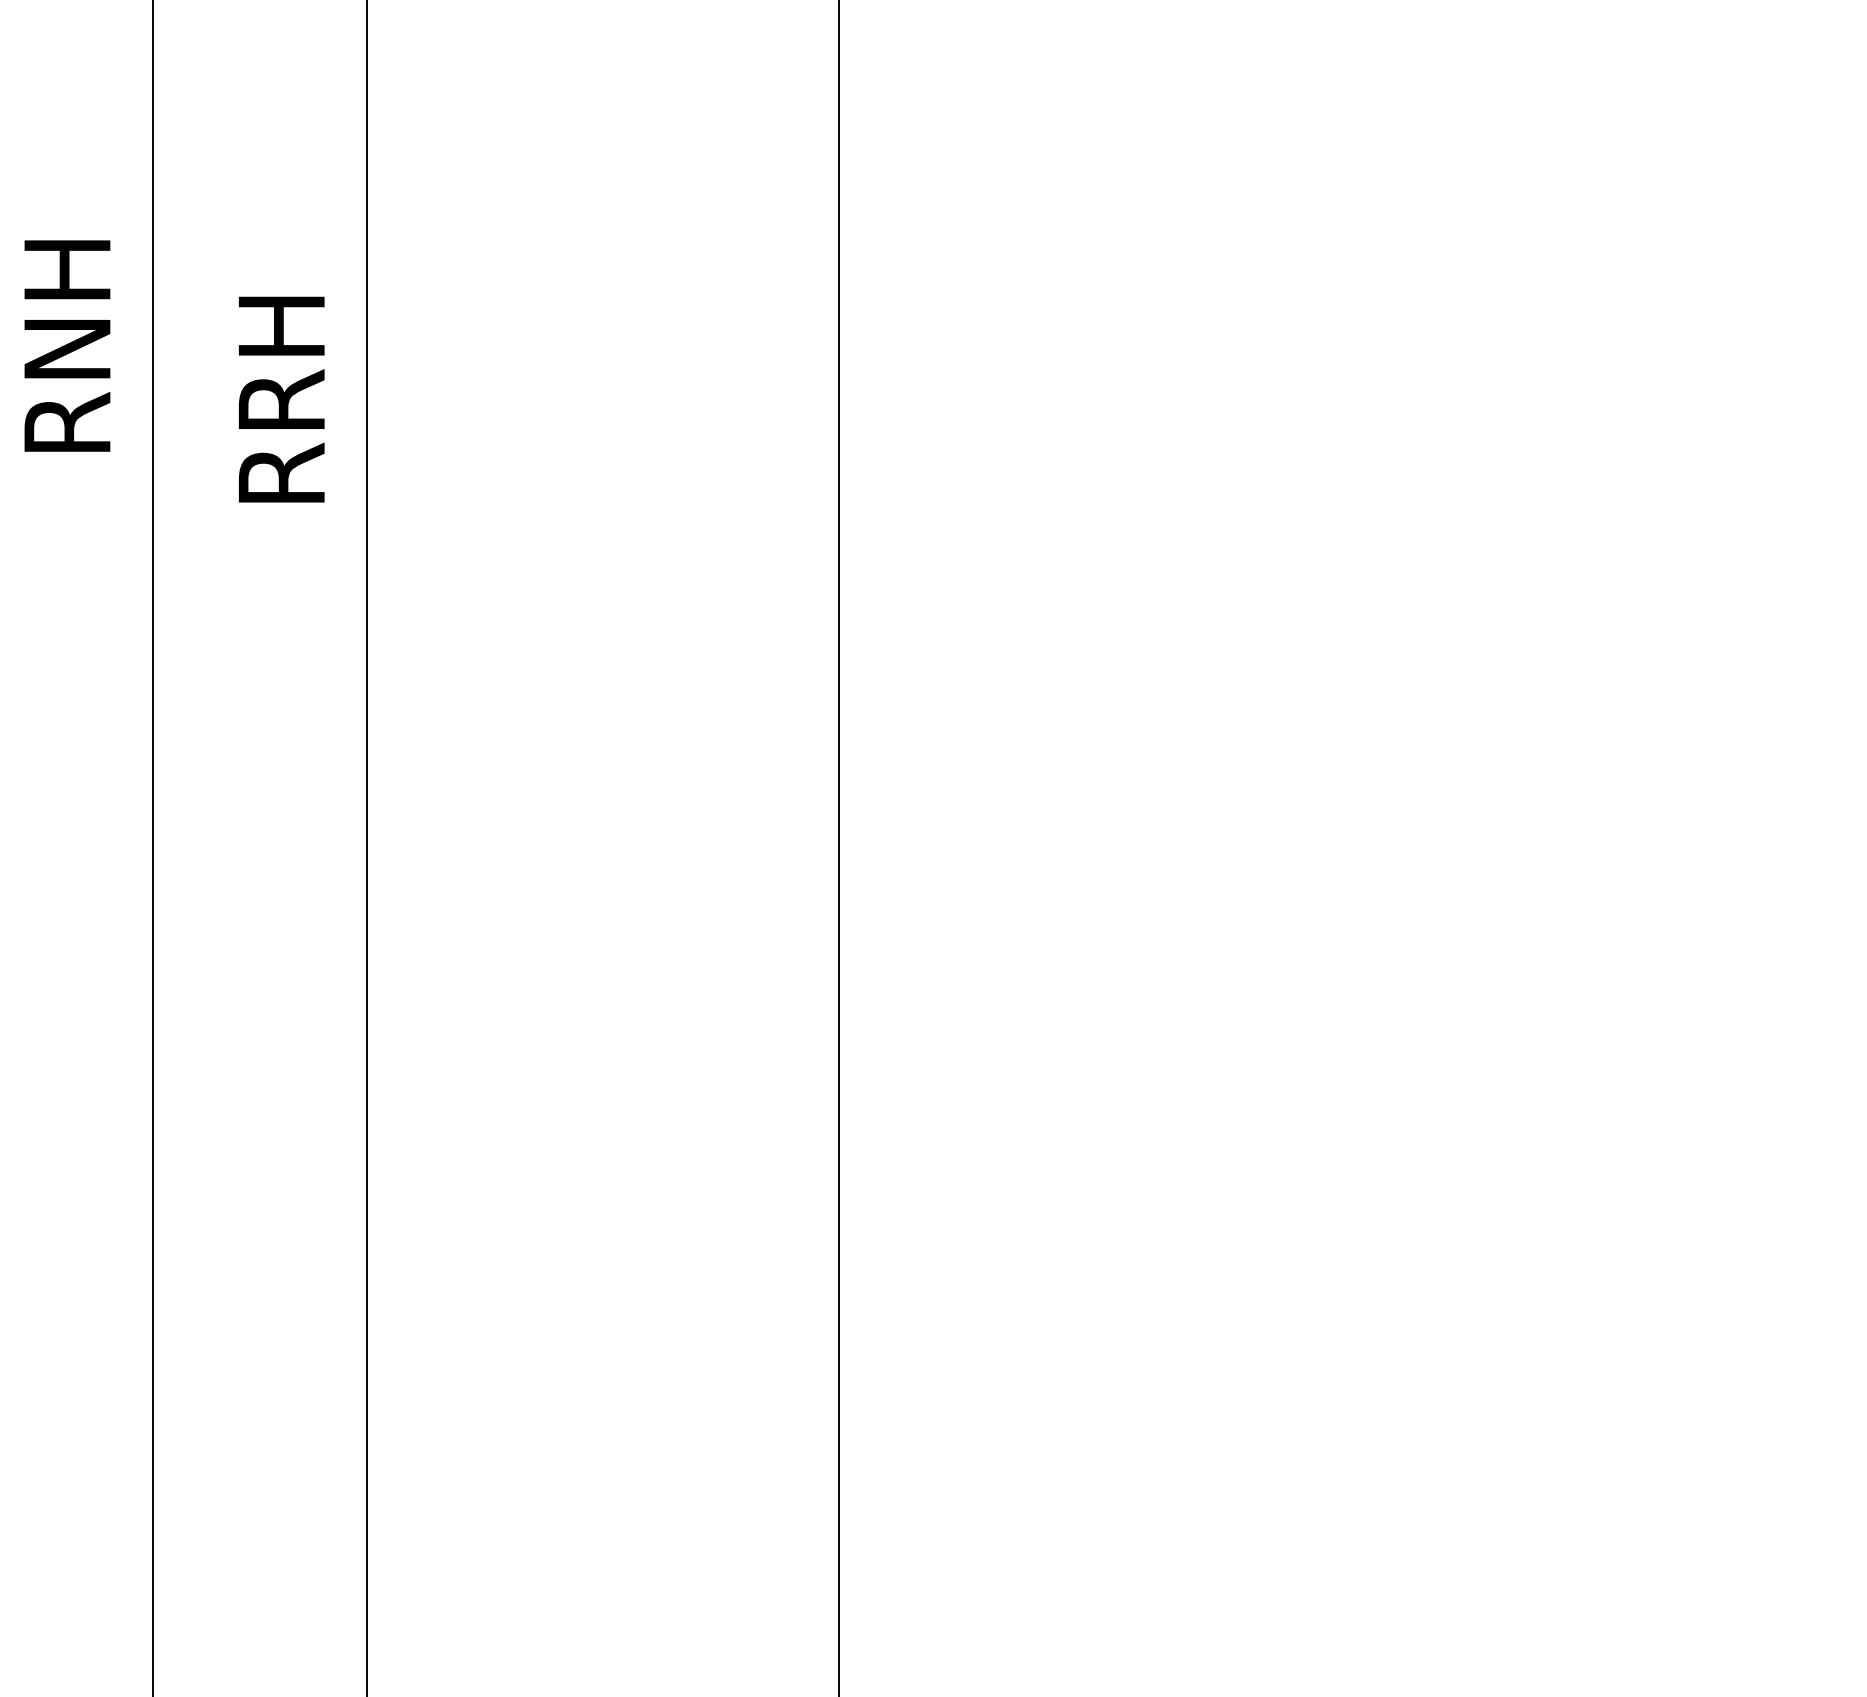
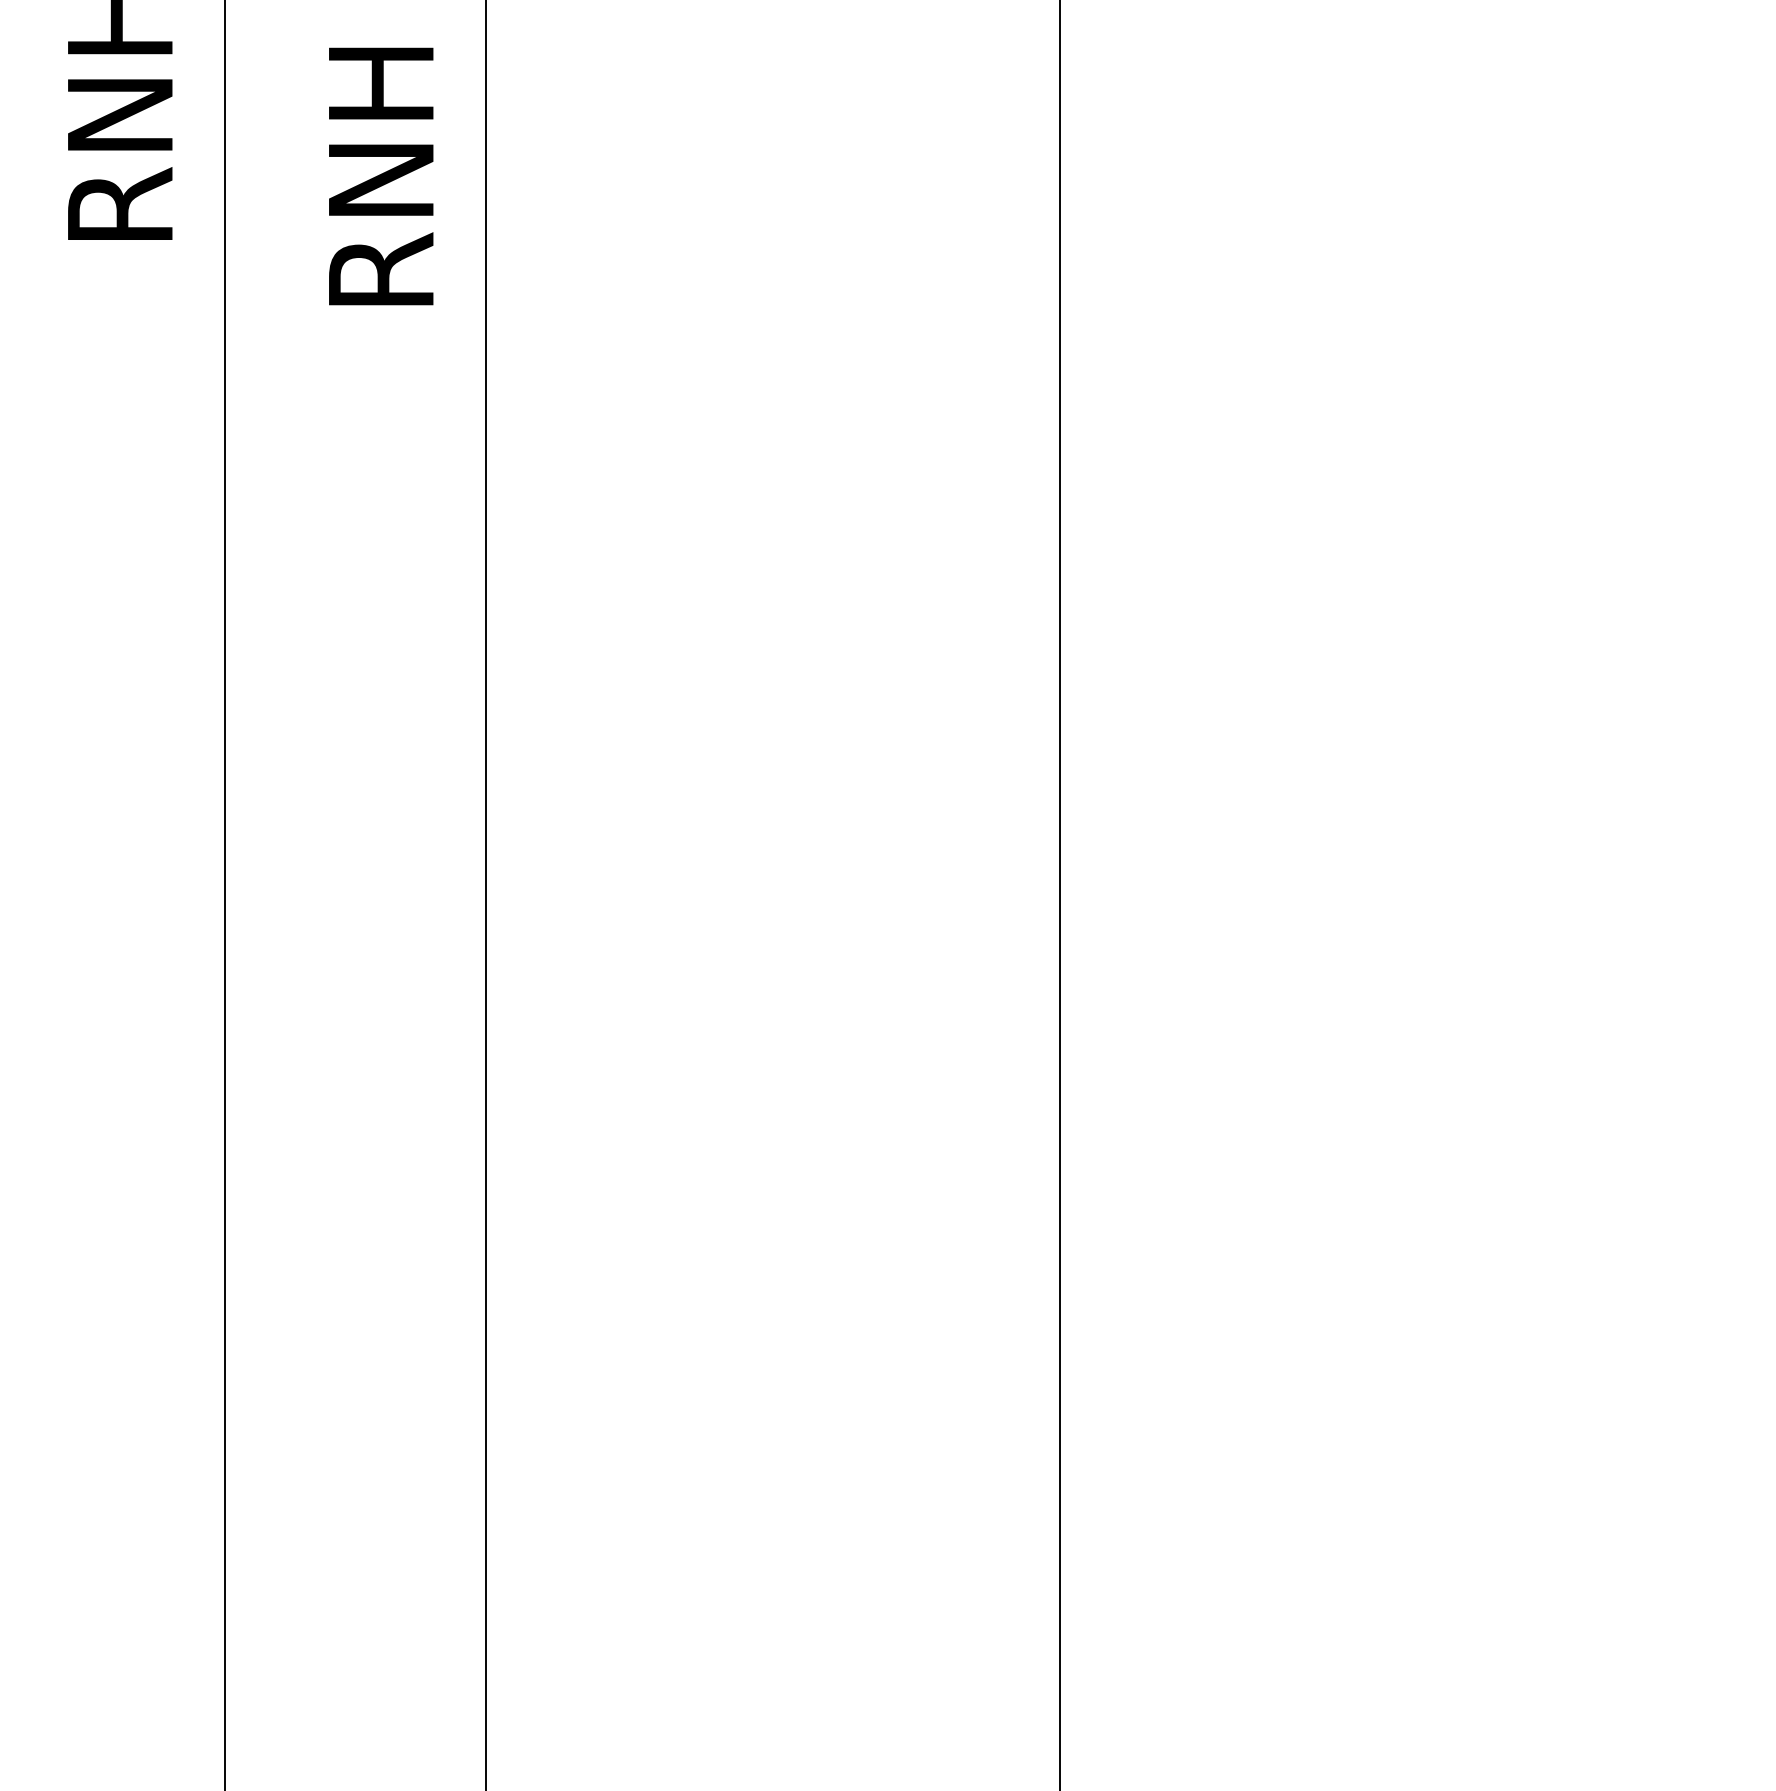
text: (281, 399) -> (380, 176), RRH -> RNH

